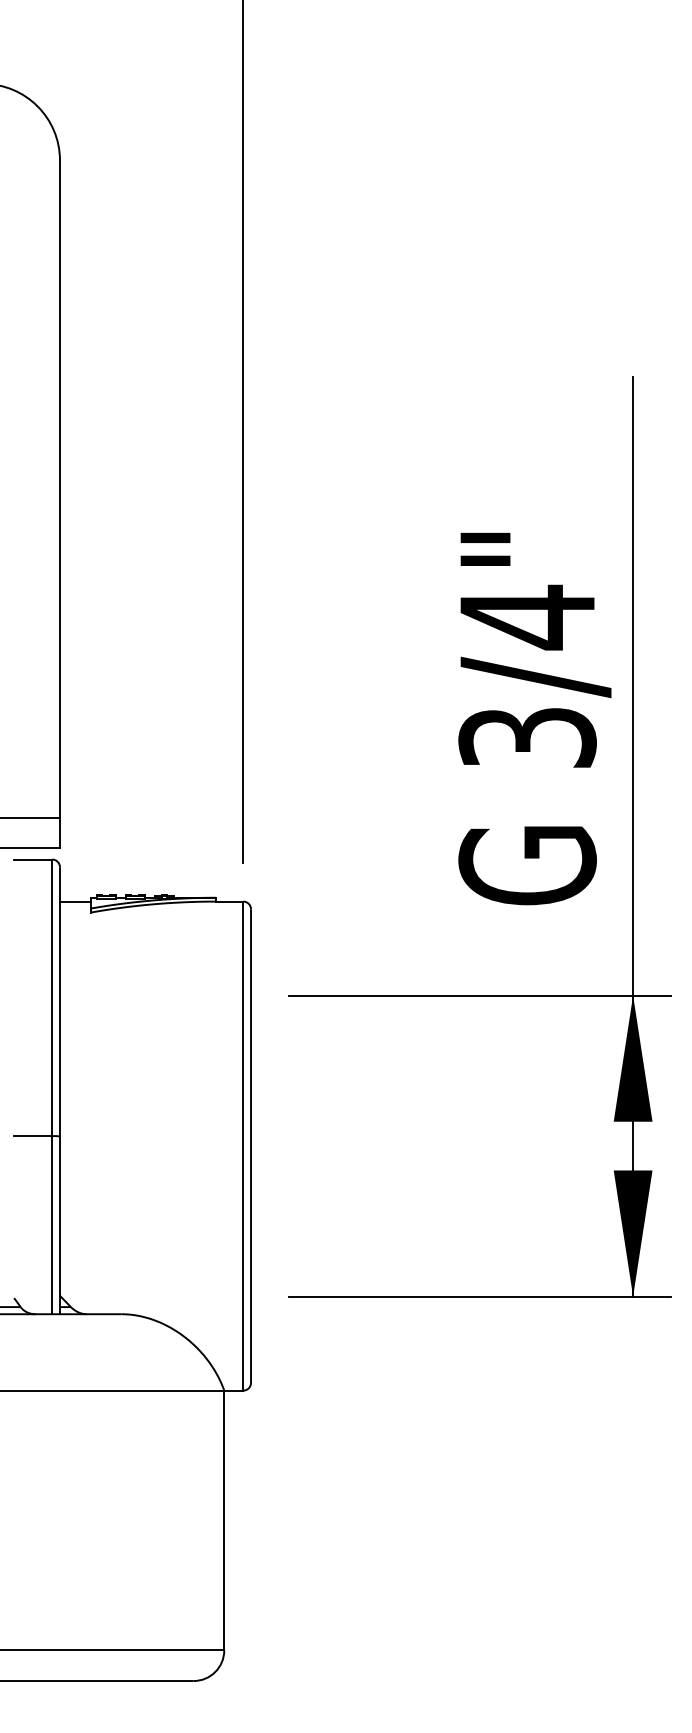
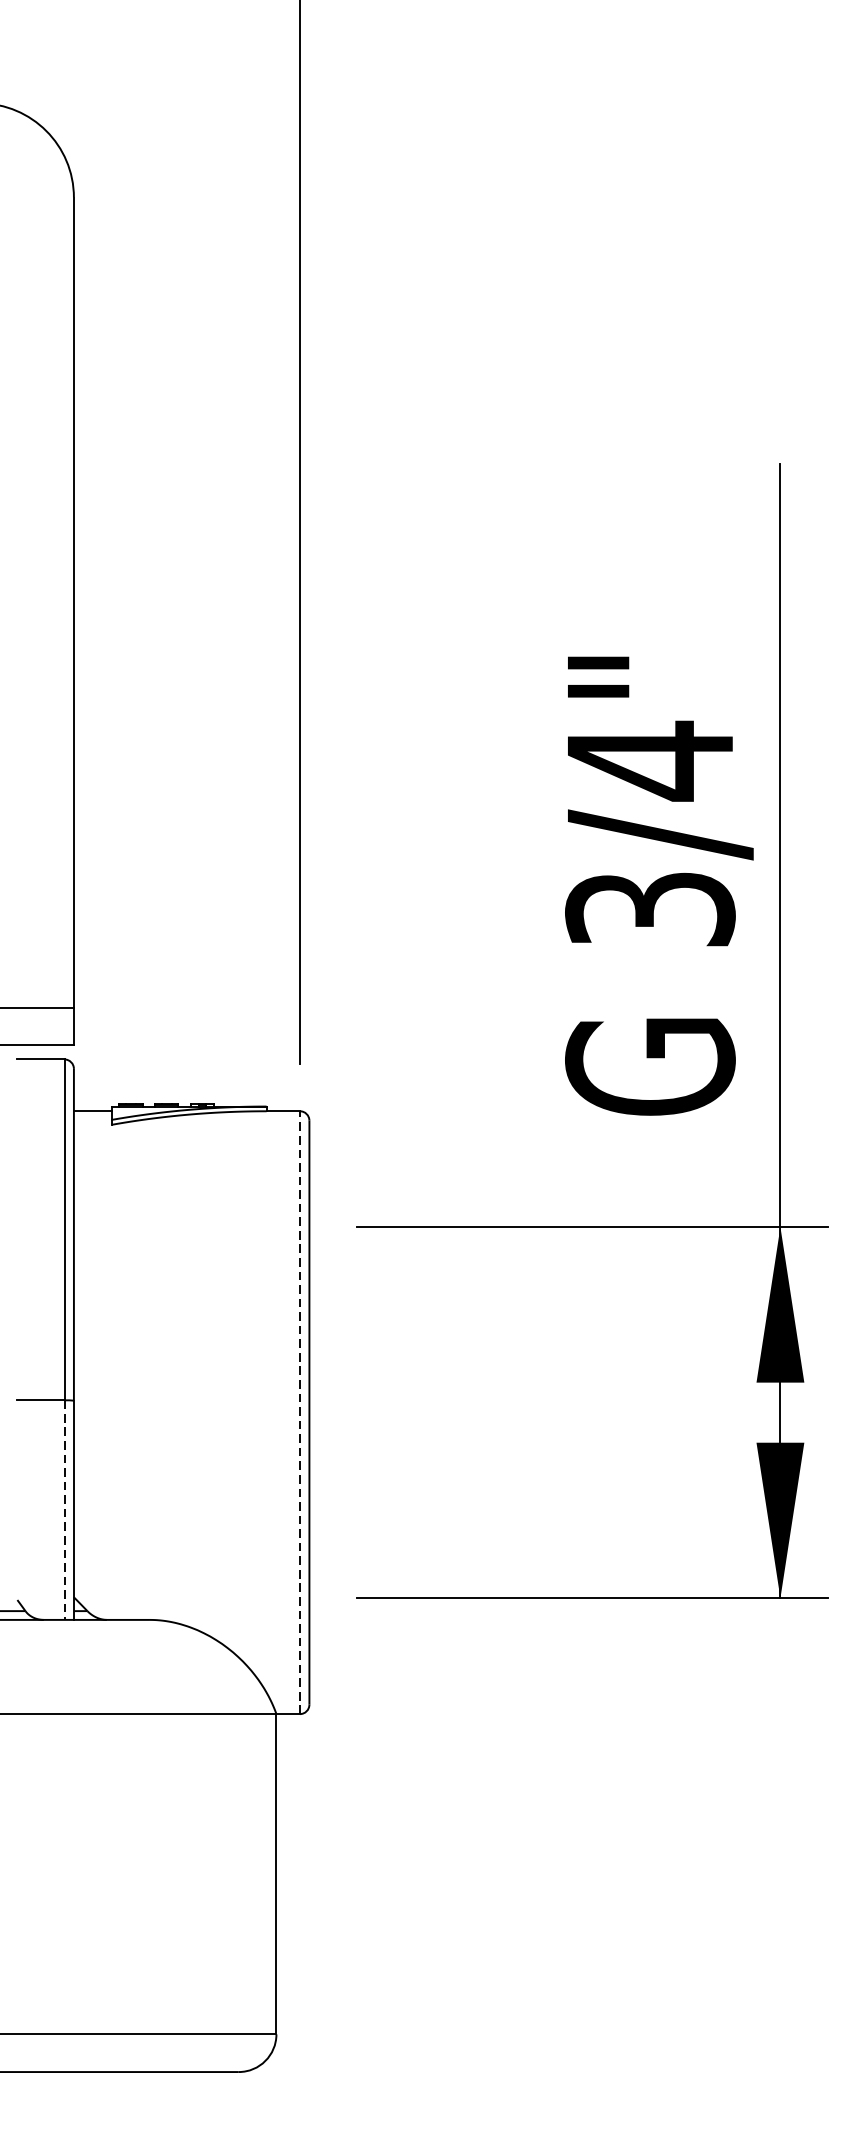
line: (243, 1146) -> (300, 1413), solid -> dashed
line: (52, 1225) -> (64, 1510), solid -> dashed

